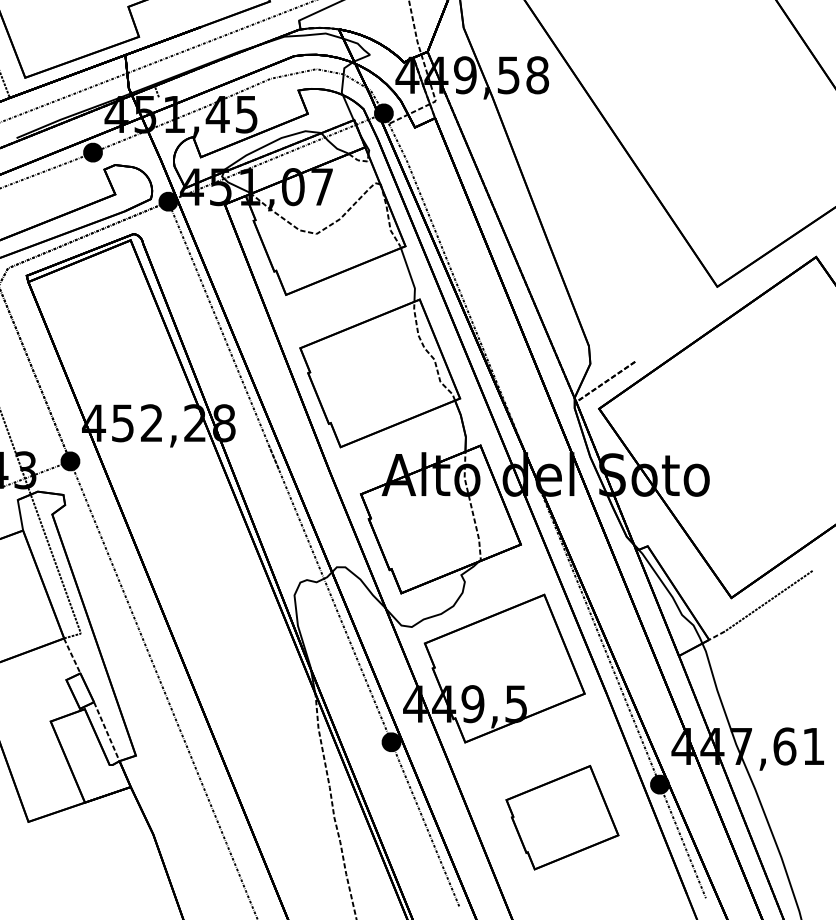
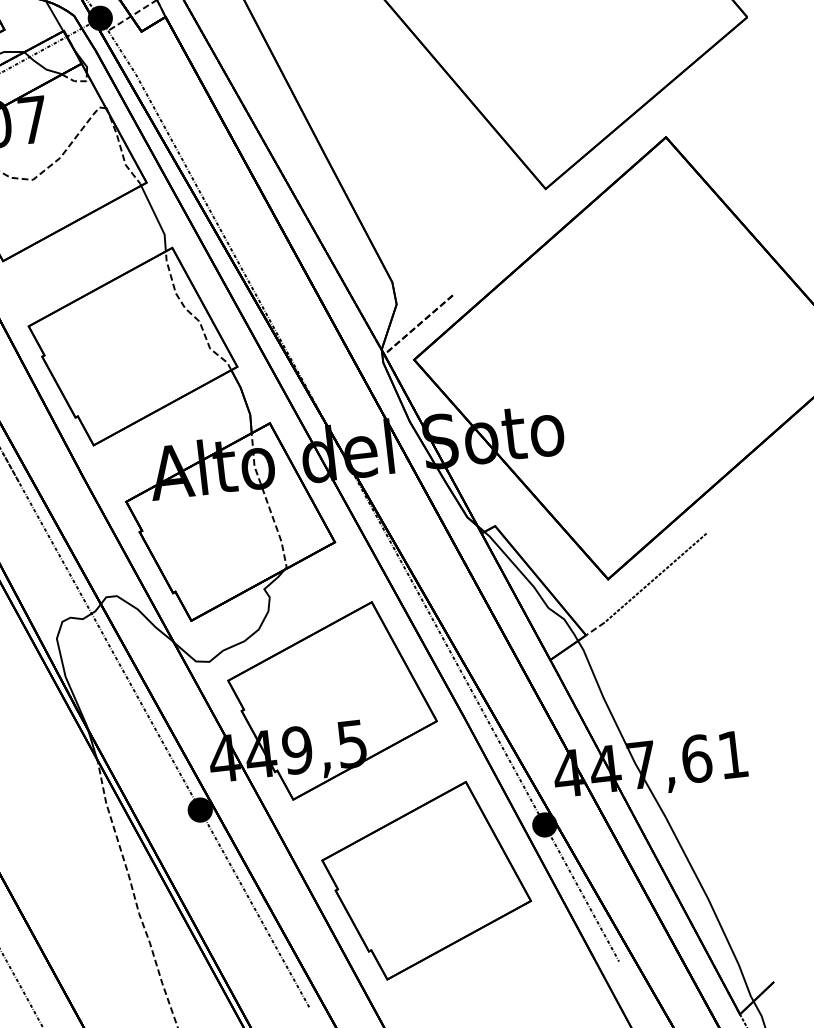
part: (562, 817) -> (426, 880), size x1.43

